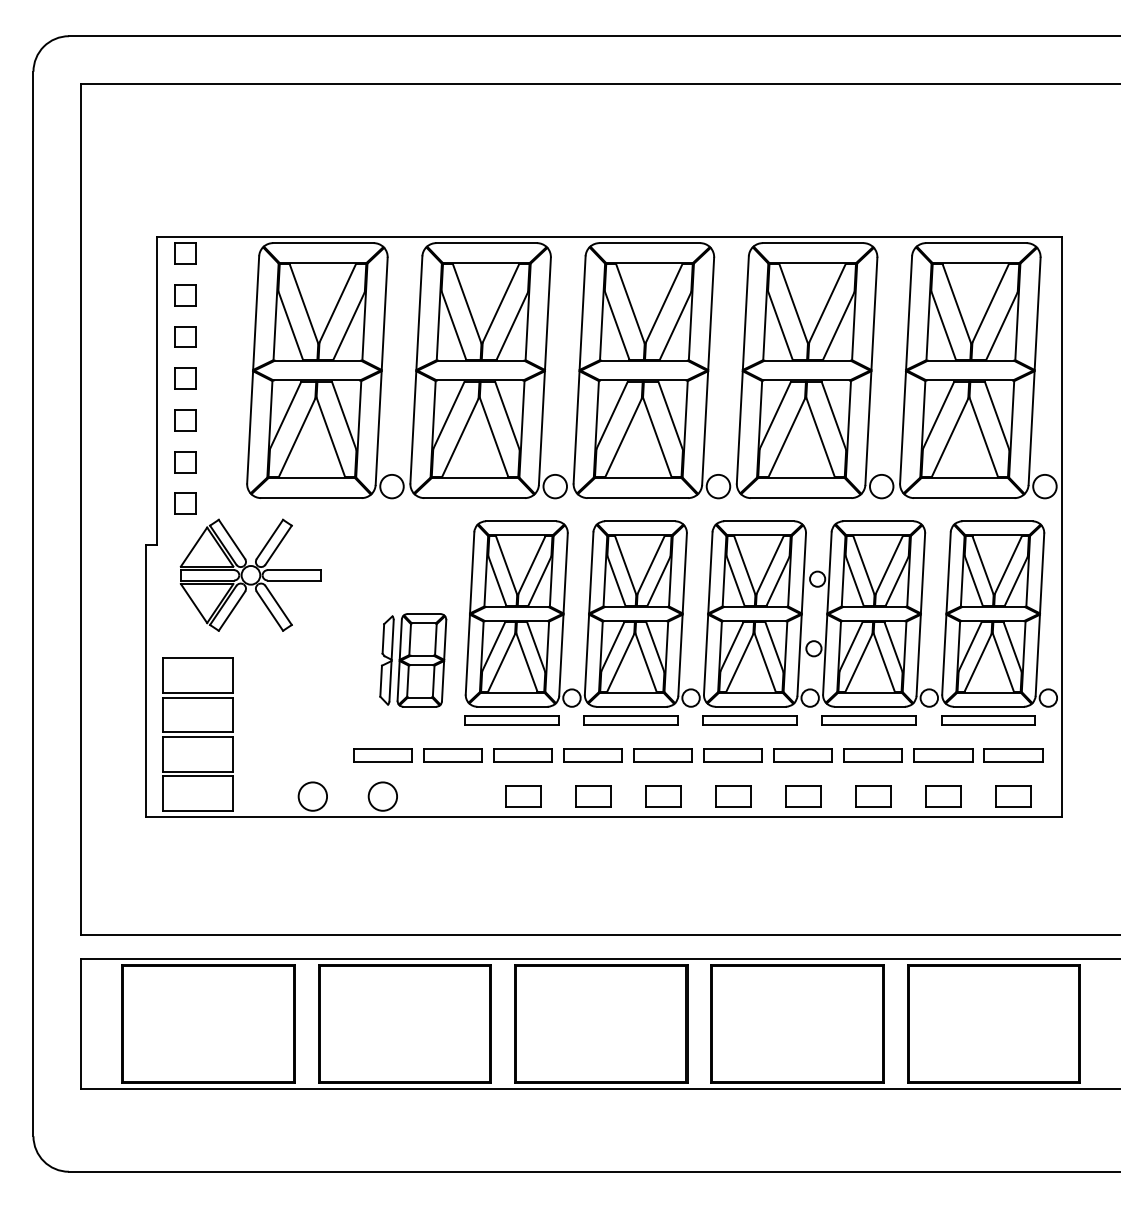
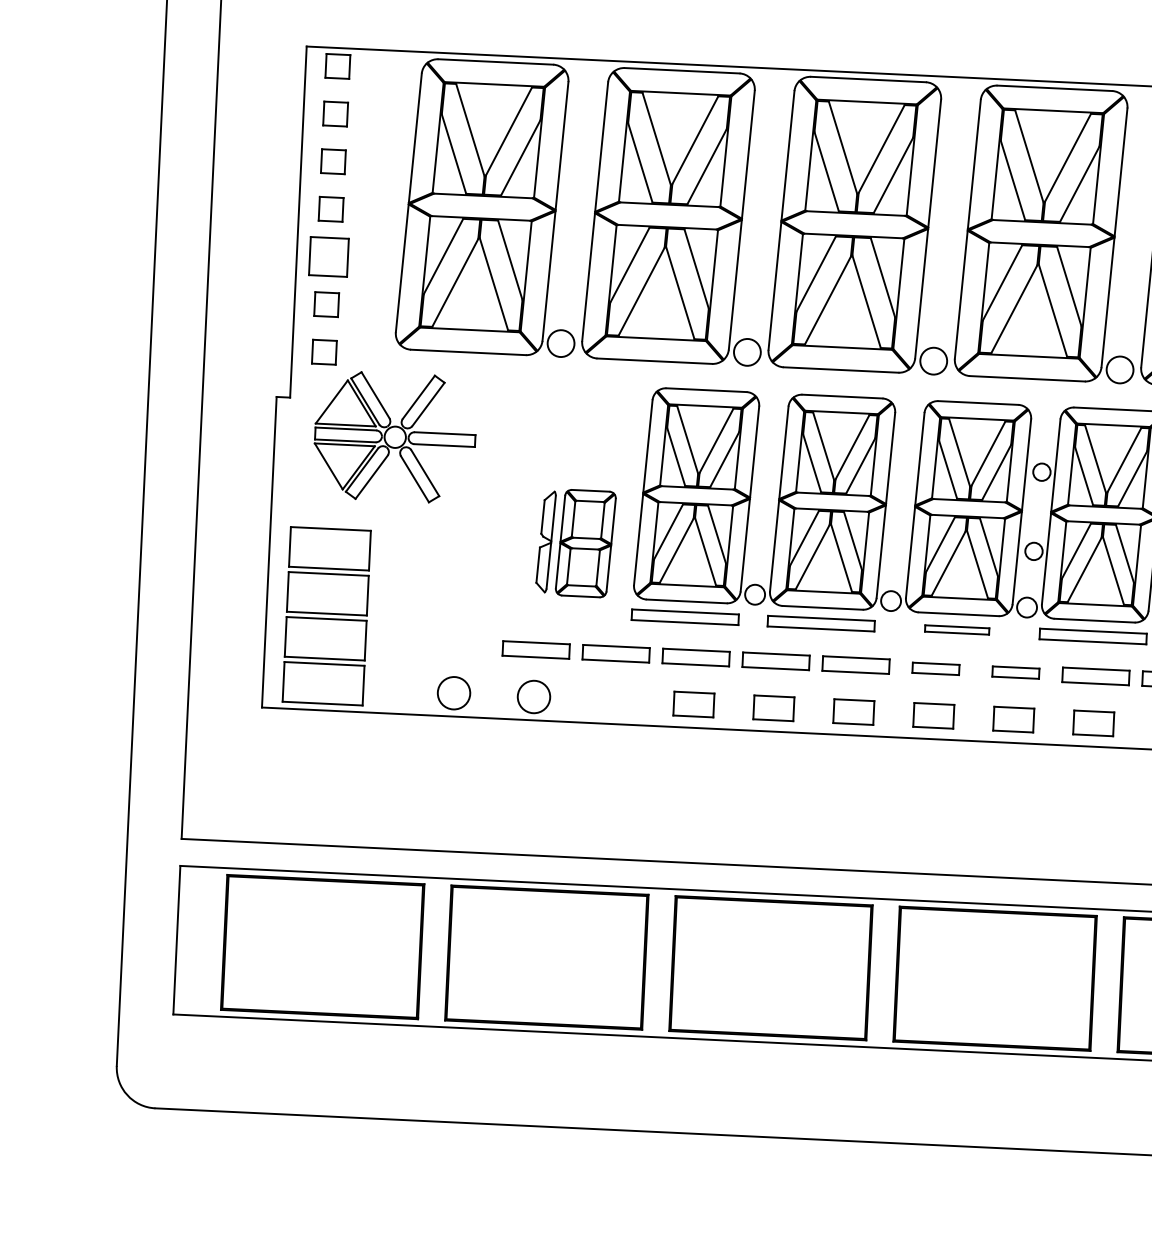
part: (185, 420) -> (328, 257), size x1.6
part: (749, 720) -> (956, 629), size x0.6
part: (732, 755) -> (935, 668), size x0.7
part: (802, 755) -> (1015, 672), size x0.7

